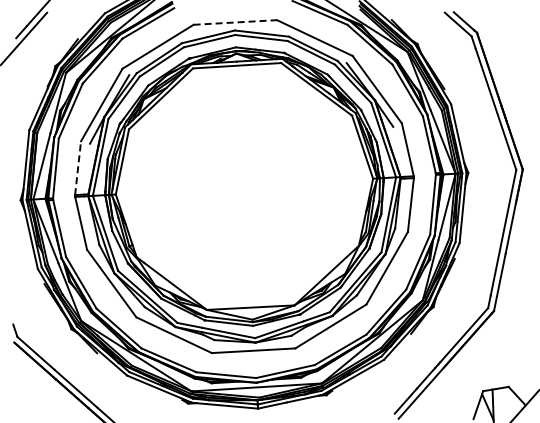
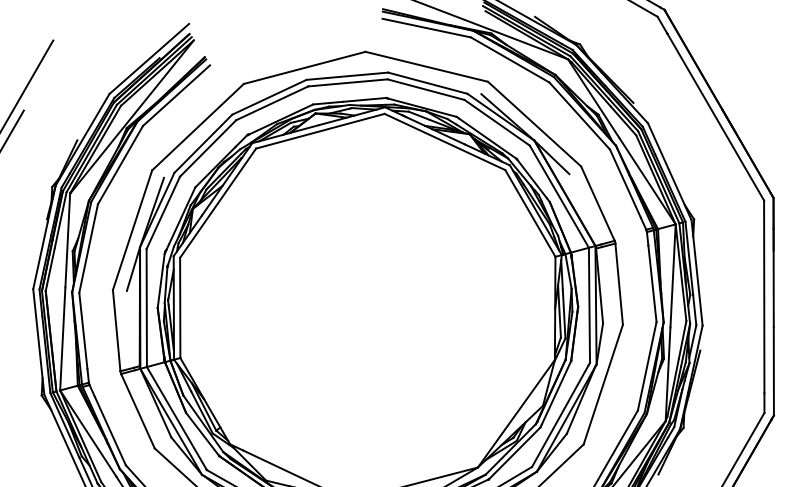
line: (235, 22) -> (304, 67), dashed -> solid
line: (78, 167) -> (117, 329), dashed -> solid

